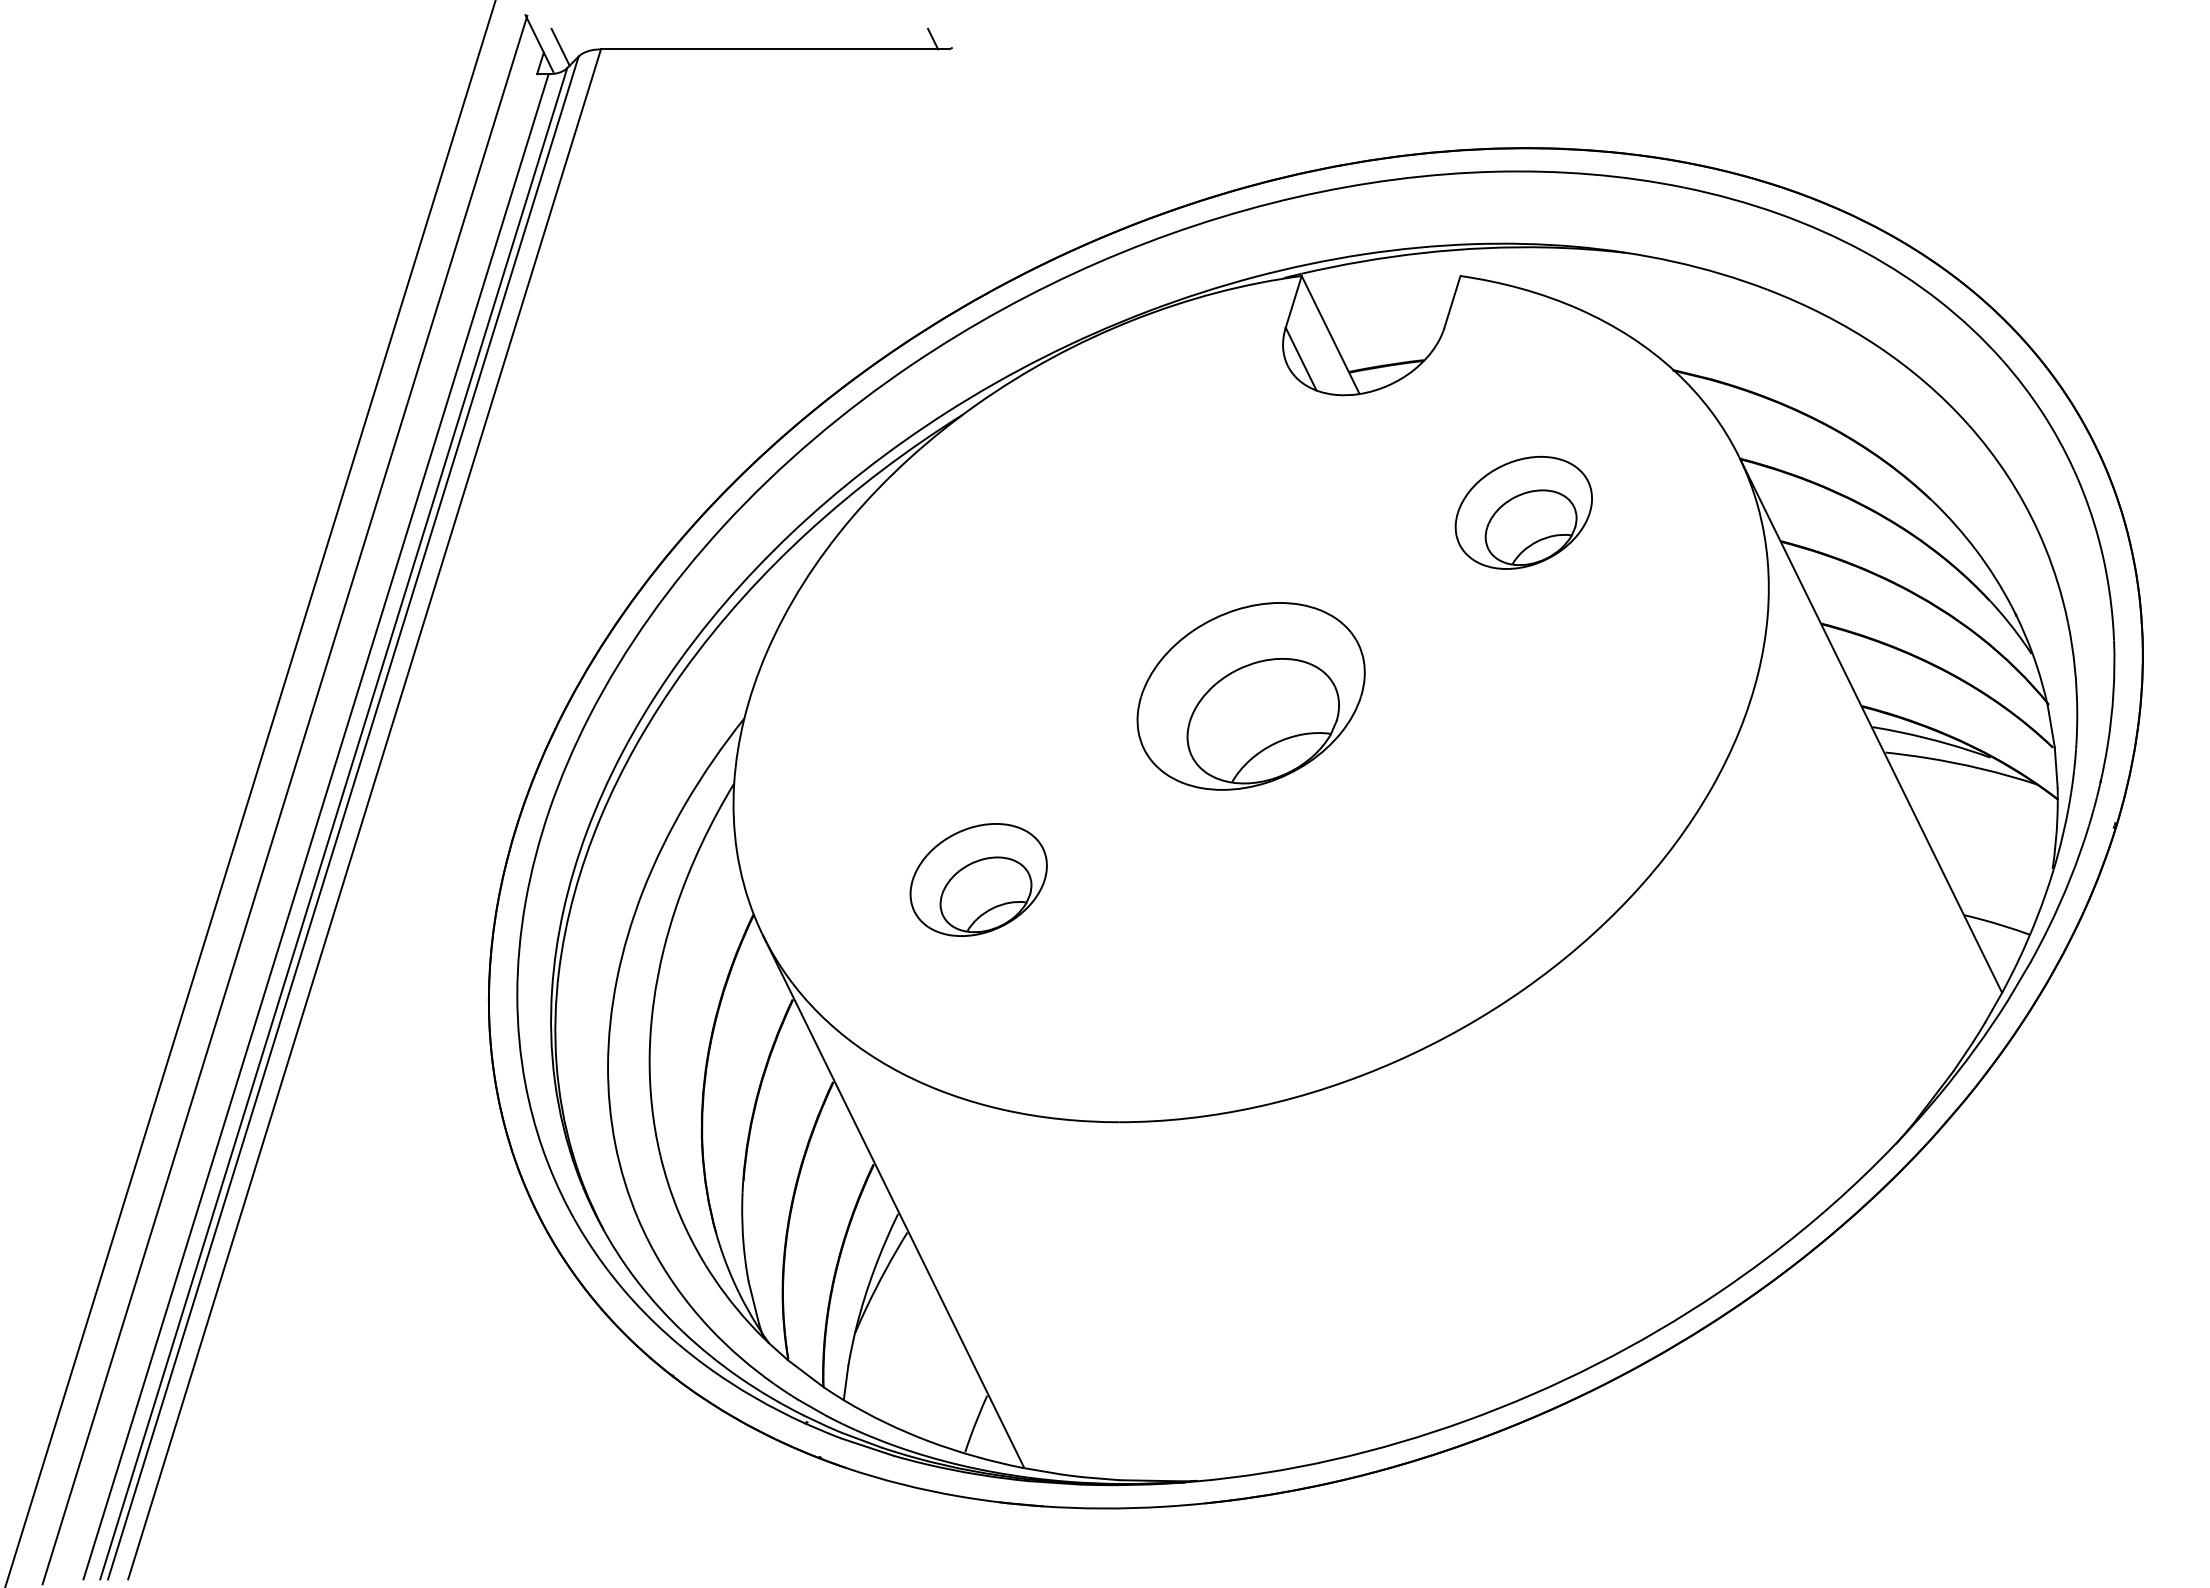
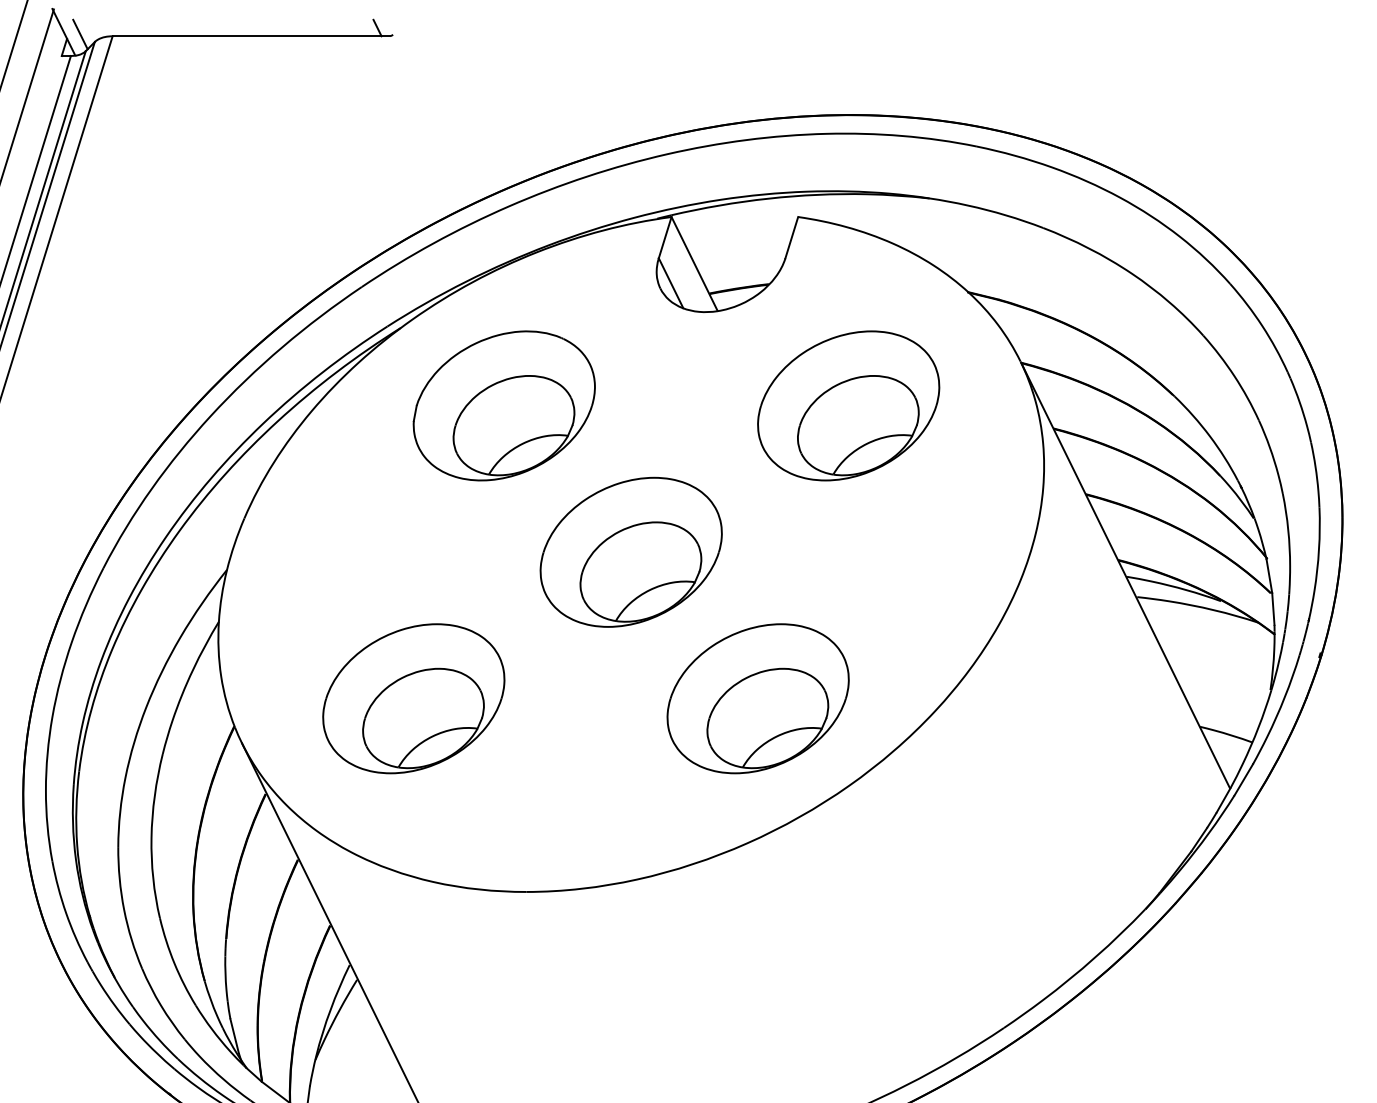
part: (1091, 512) -> (503, 405), added
part: (1523, 512) -> (848, 405), size x1.67
part: (978, 879) -> (413, 698), size x1.67
part: (1409, 879) -> (757, 698), added

